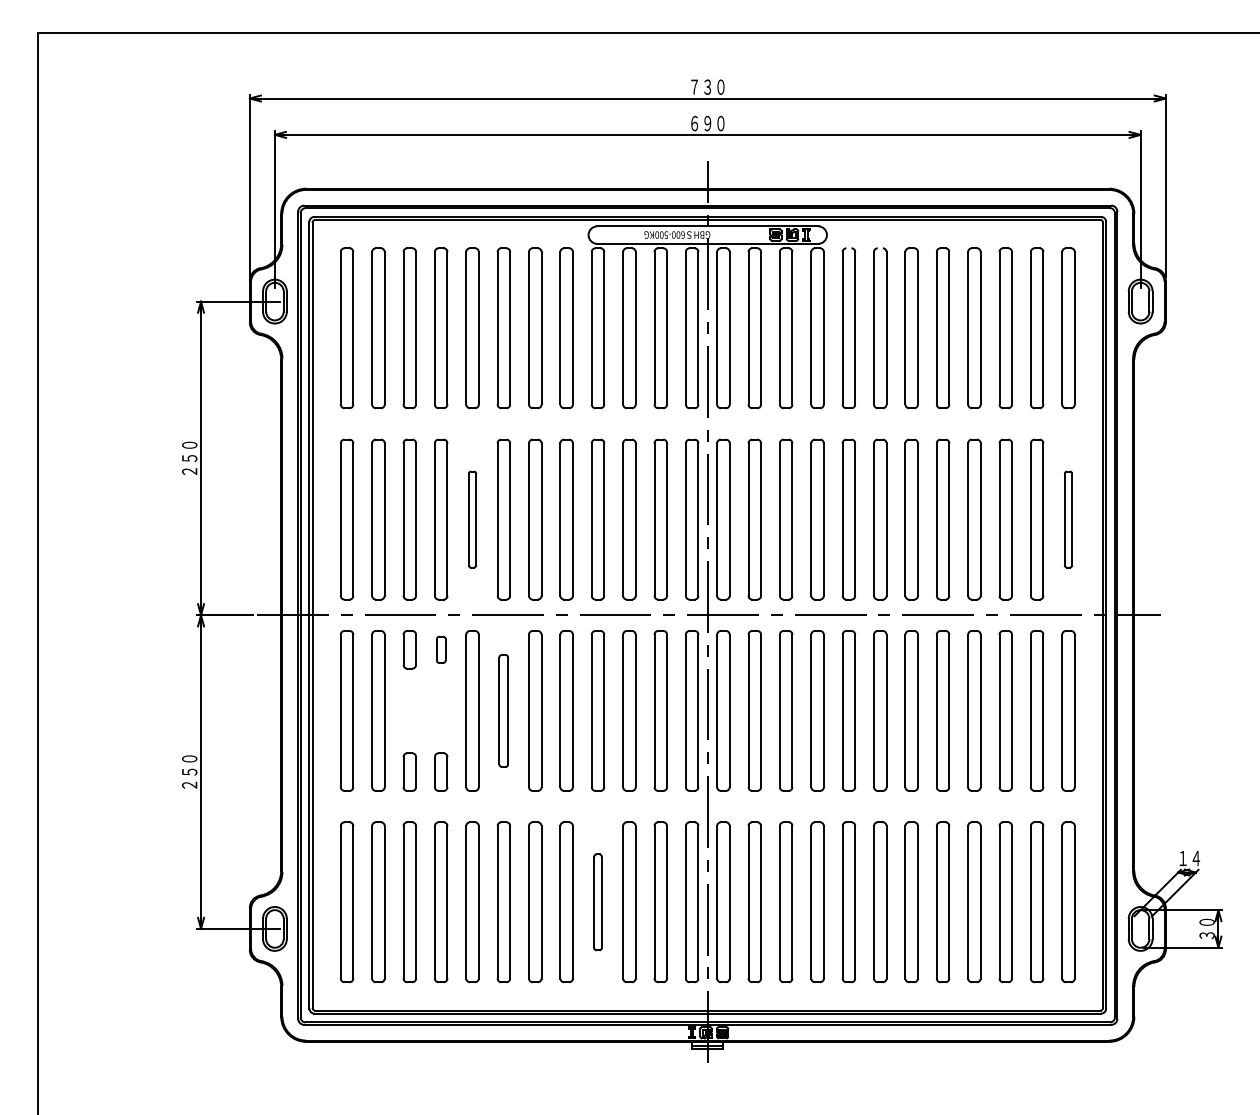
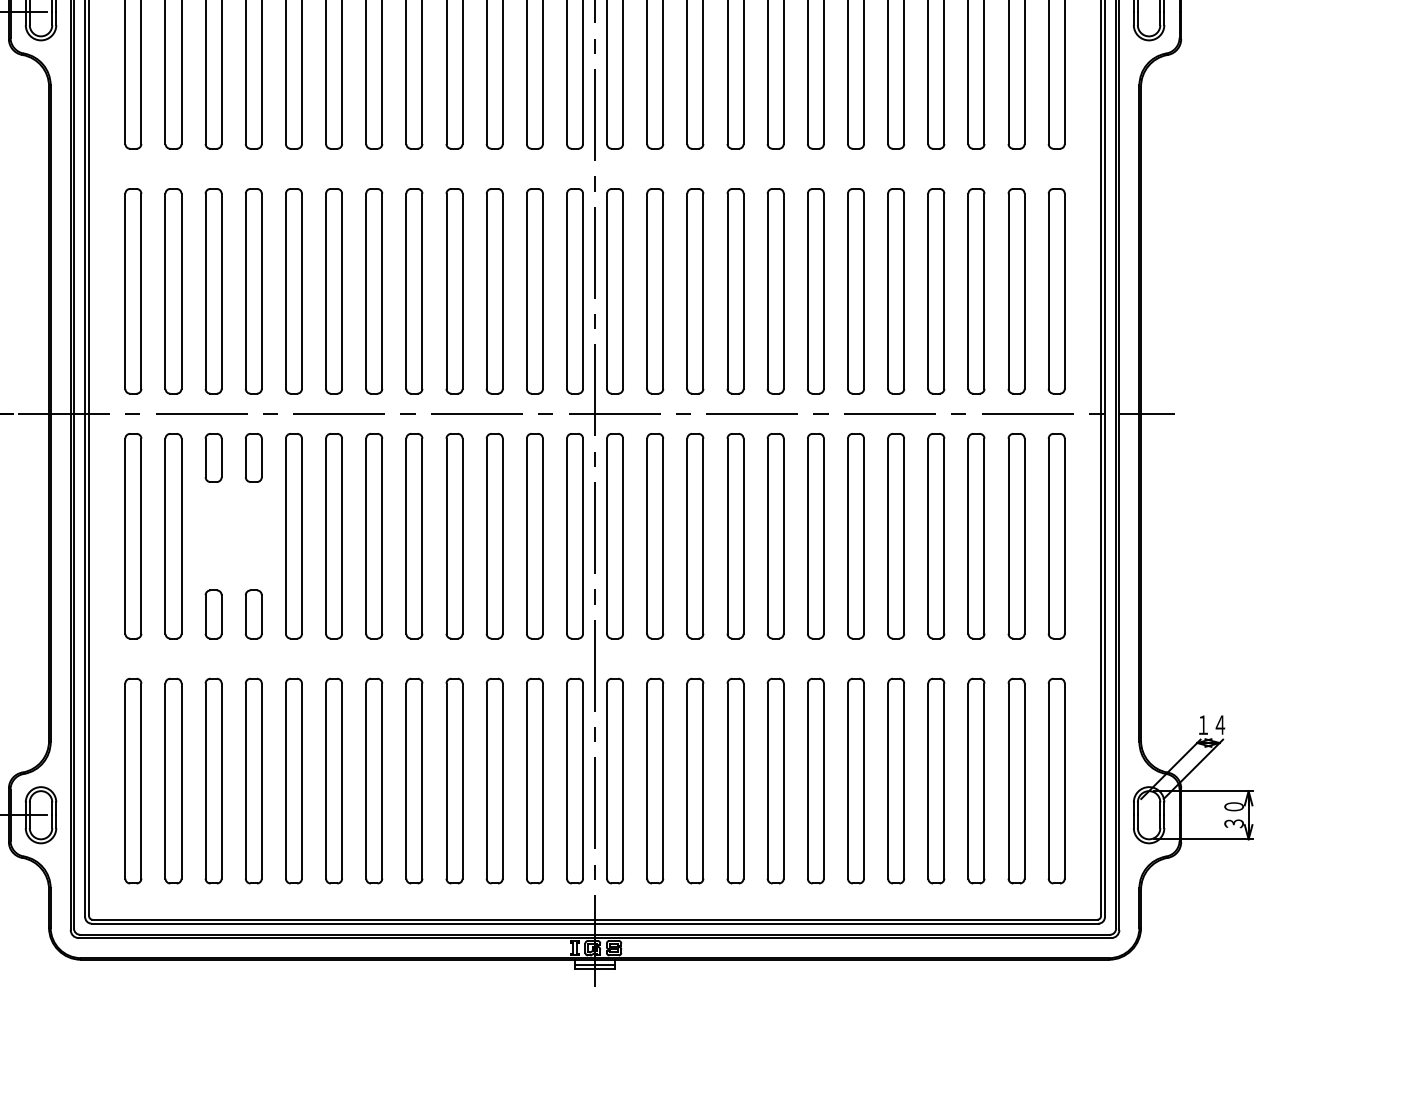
part: (472, 519) -> (293, 291), size x1.67
part: (1068, 519) -> (1056, 291), size x1.67
part: (441, 649) -> (254, 457), size x1.43
part: (503, 710) -> (333, 535), size x1.43
part: (597, 902) -> (453, 781), size x1.67

